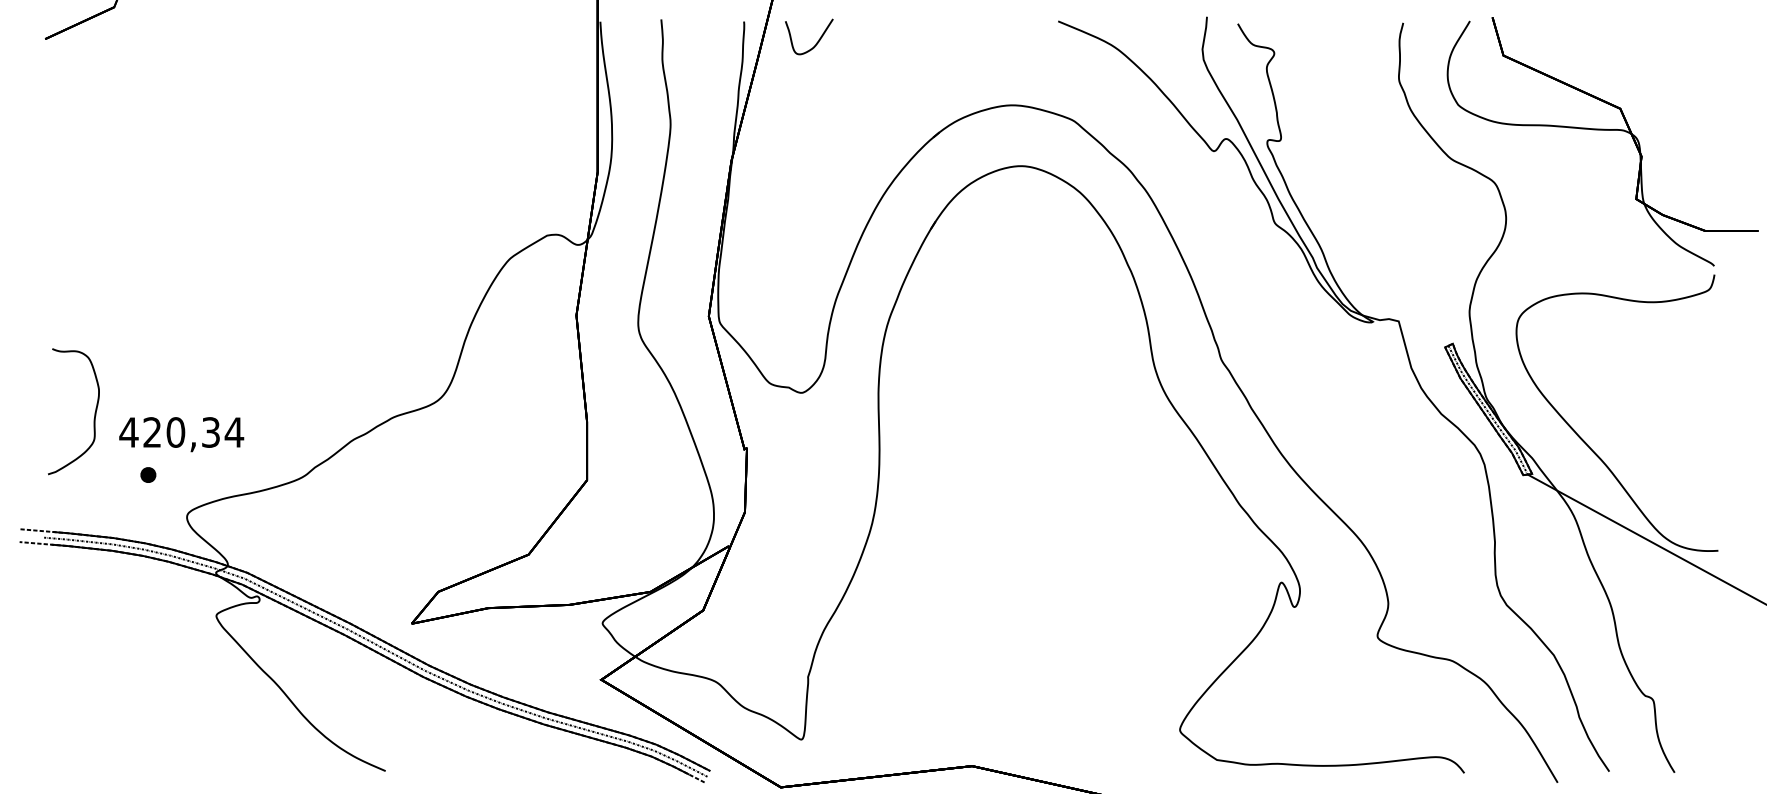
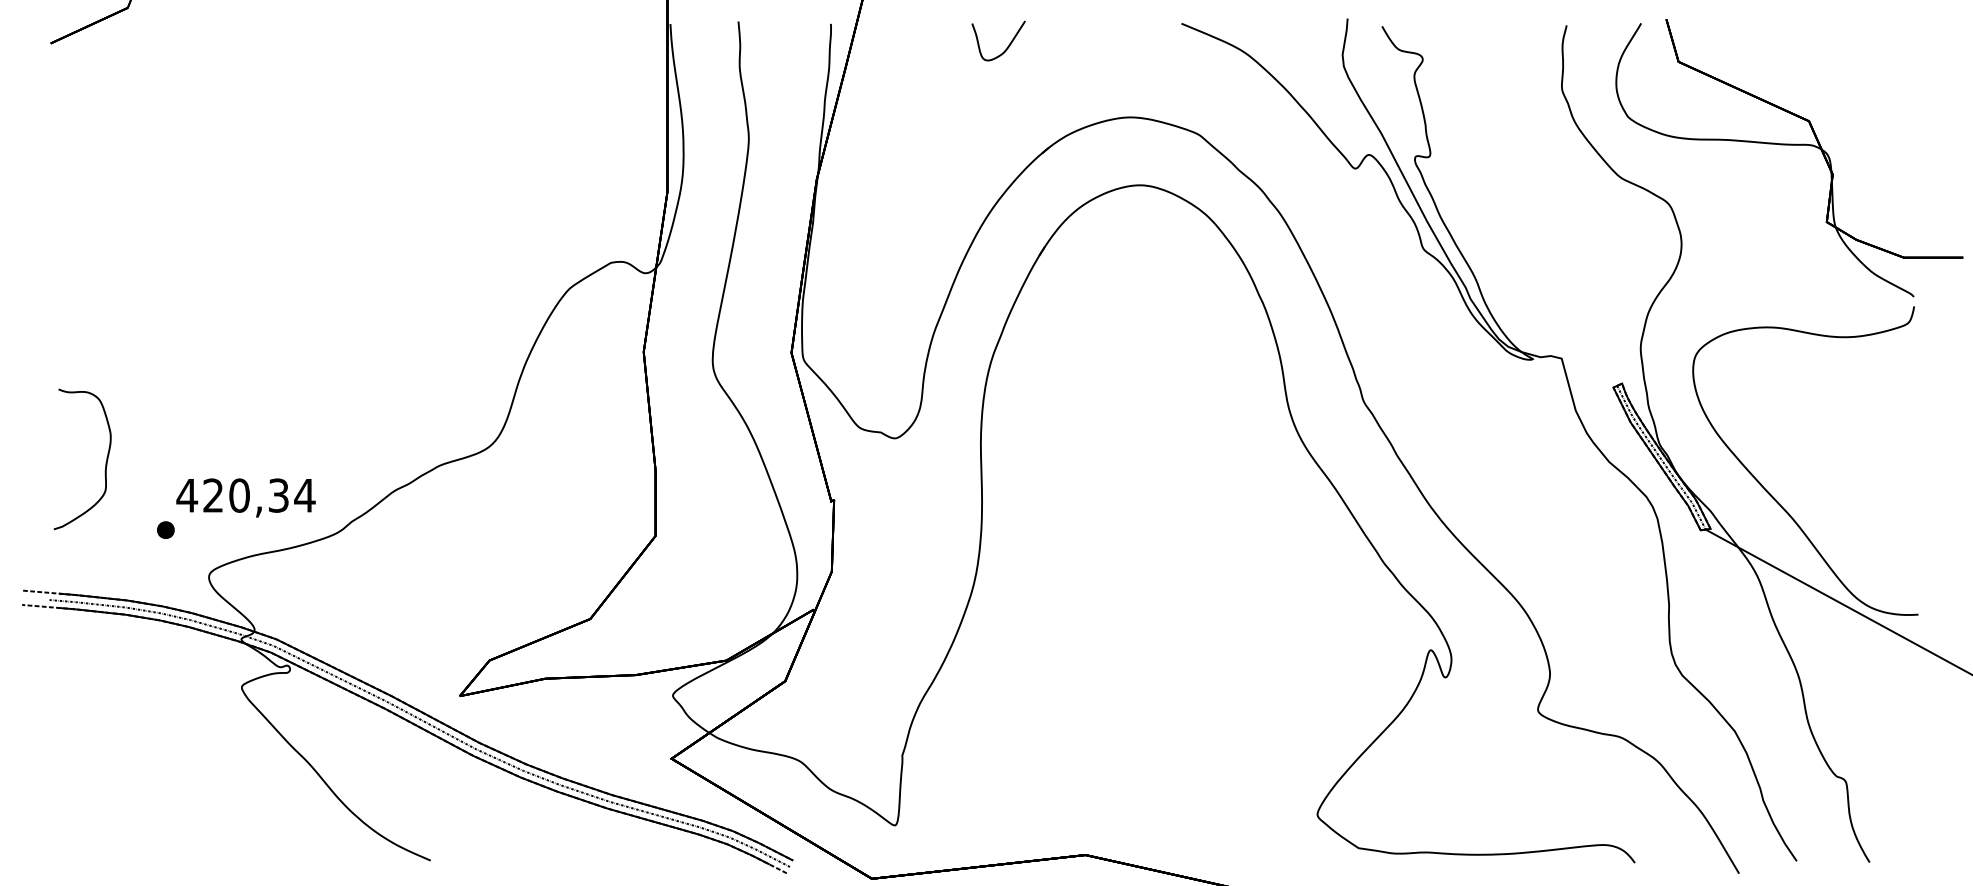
part: (816, 42) -> (1006, 47), moved
text: (181, 434) -> (245, 497), moved

